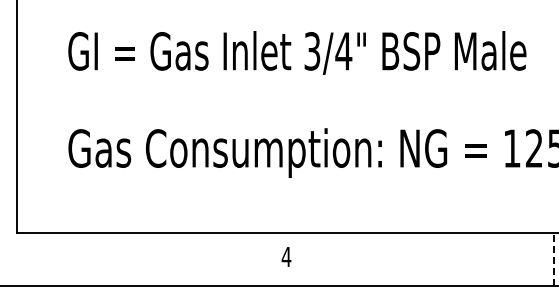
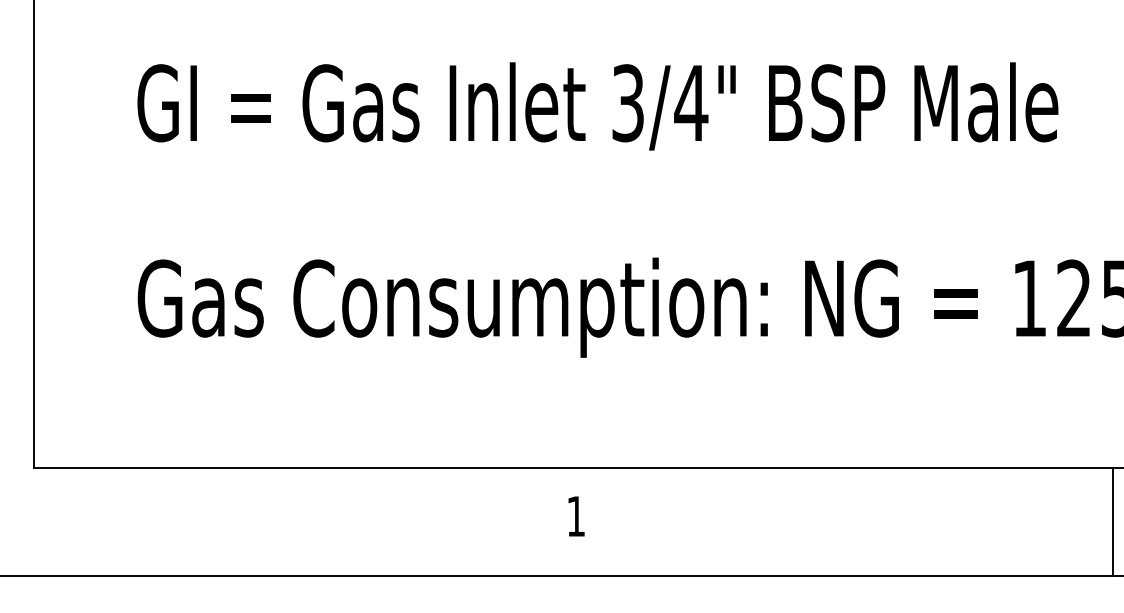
text: (286, 256) -> (576, 515), 4 -> 1
line: (553, 259) -> (1112, 521), dashed -> solid

